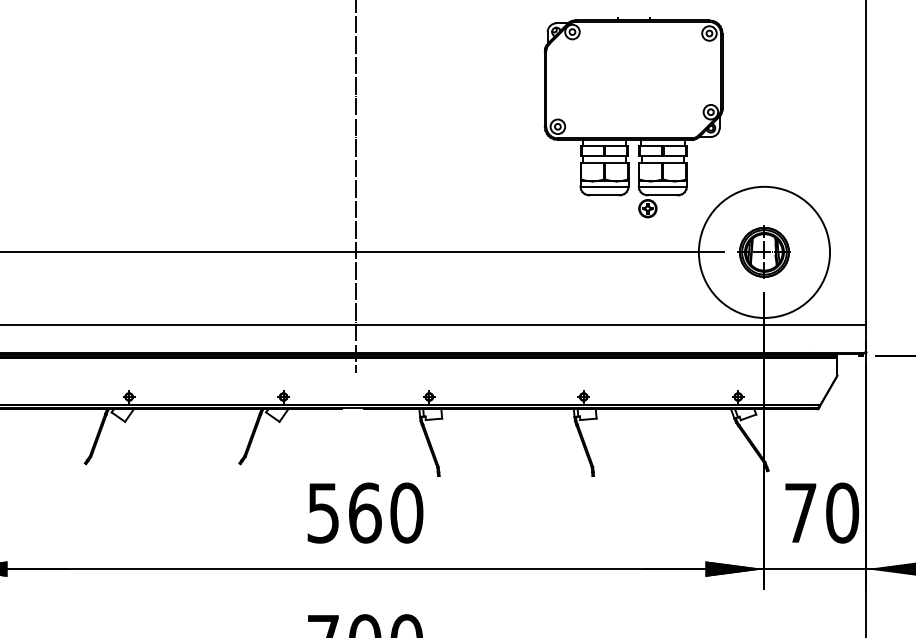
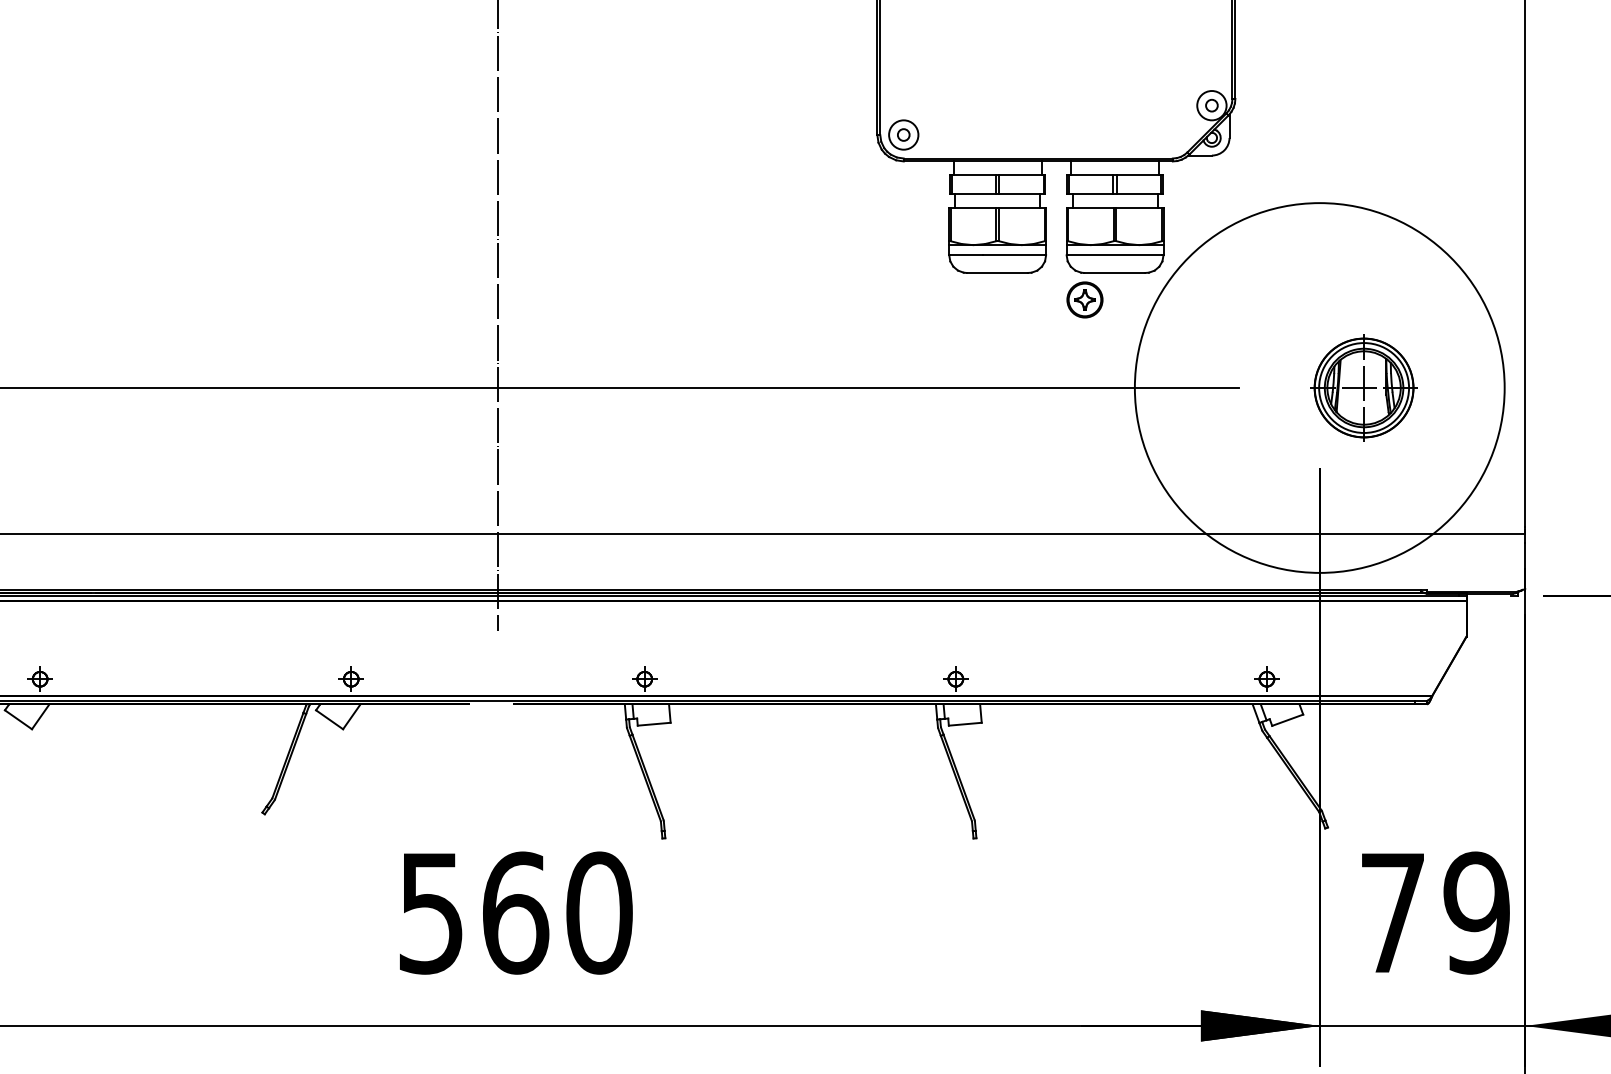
part: (763, 251) -> (1362, 386), moved
circle: (764, 251) -> (1319, 386), size x1.4
text: (842, 512) -> (1476, 911), 70 -> 79

